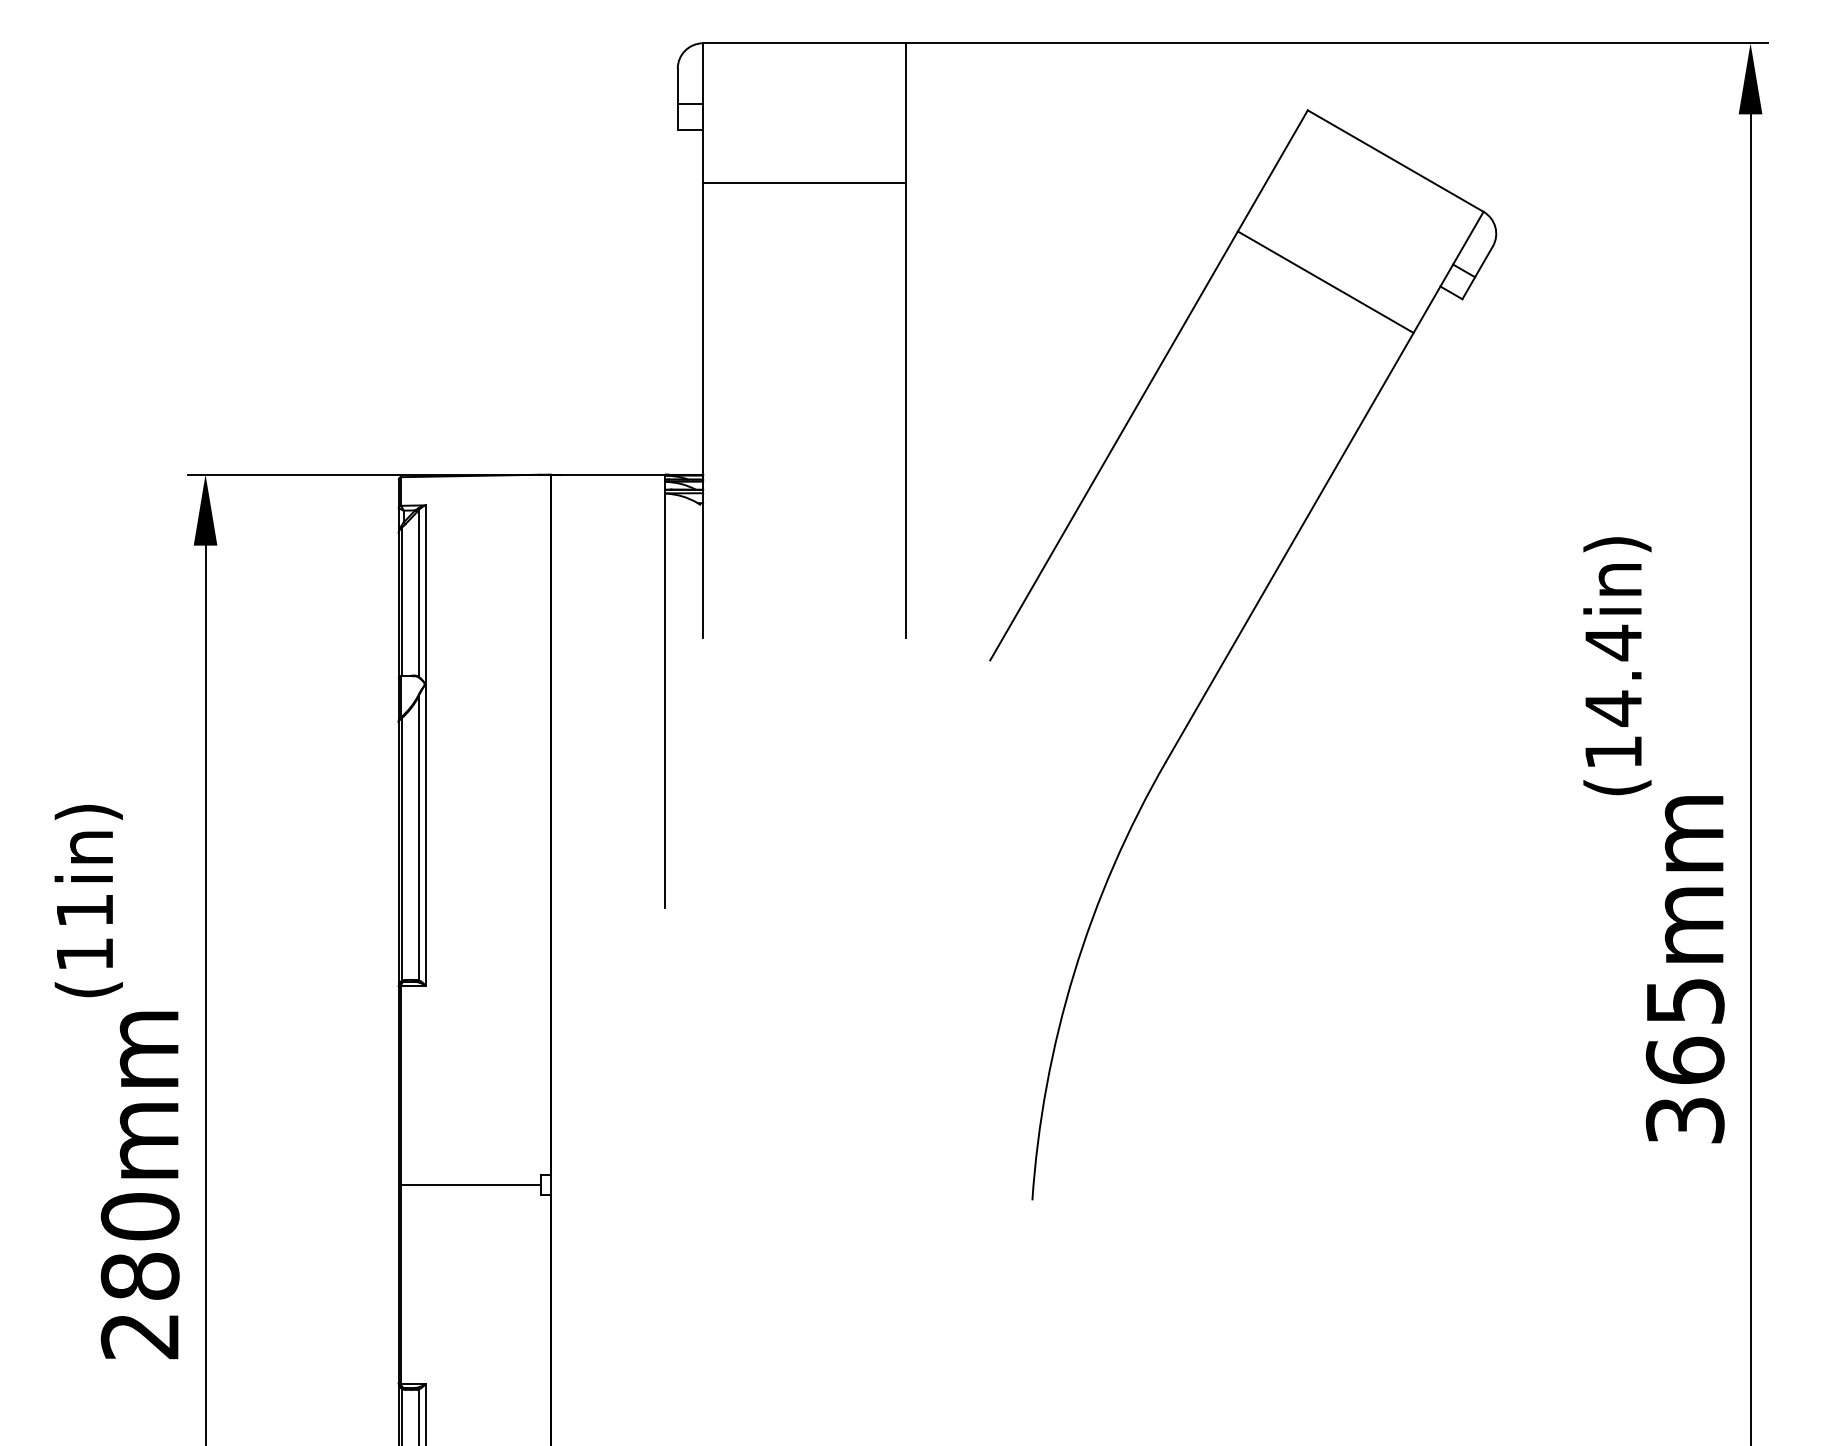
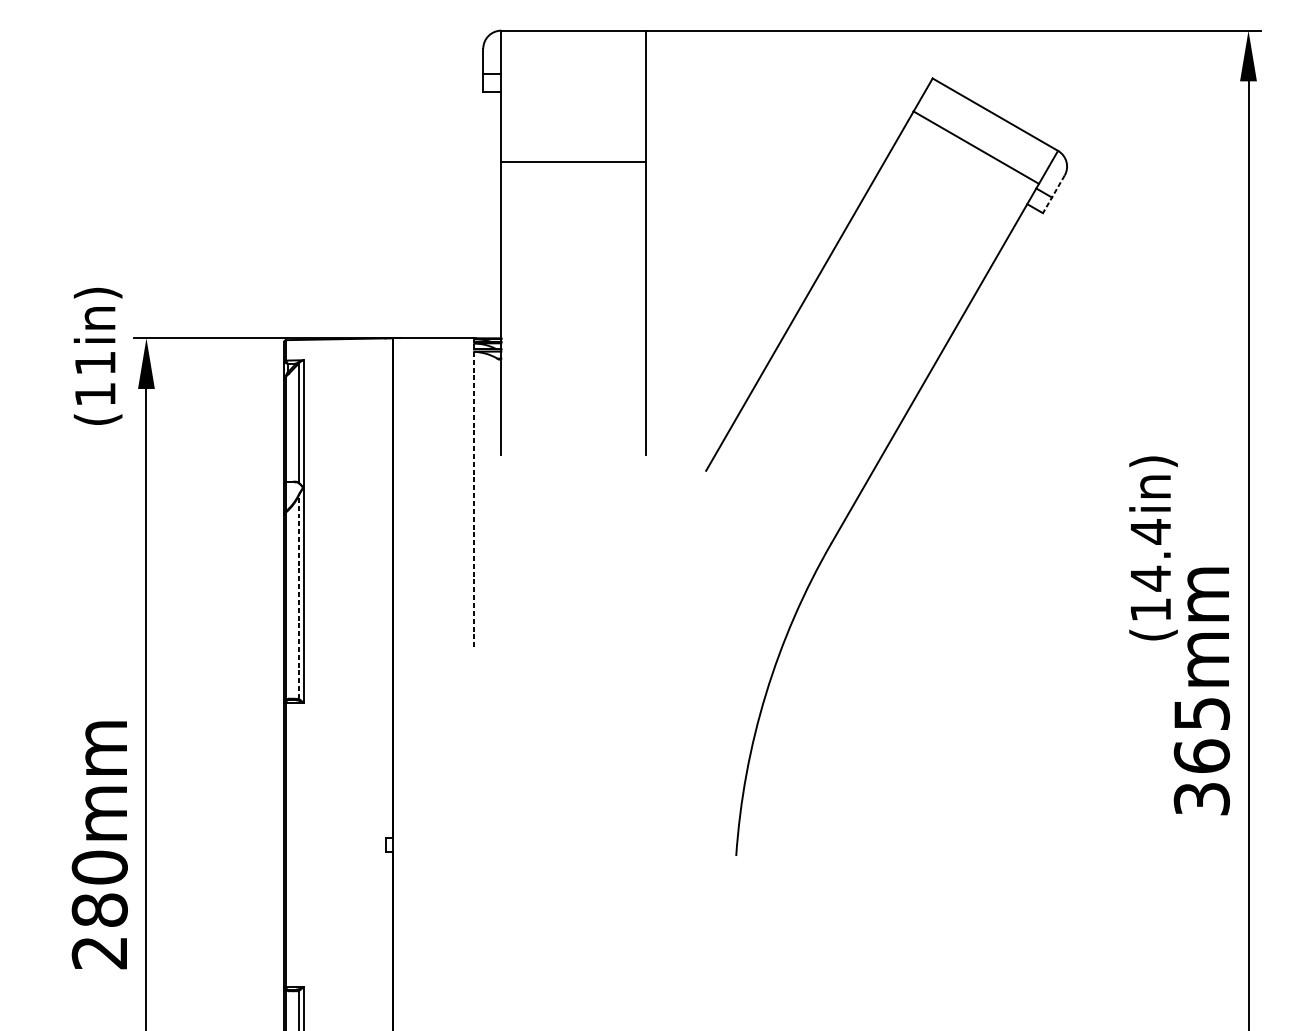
line: (804, 182) -> (573, 161), moved
line: (1477, 273) -> (1053, 194), solid -> dashed
line: (1325, 281) -> (975, 147), moved
text: (1617, 666) -> (1153, 548), moved
line: (665, 691) -> (474, 493), solid -> dashed
line: (418, 837) -> (298, 597), solid -> dashed
text: (88, 900) -> (97, 356), moved
line: (470, 1184) -> (335, 844), removed

